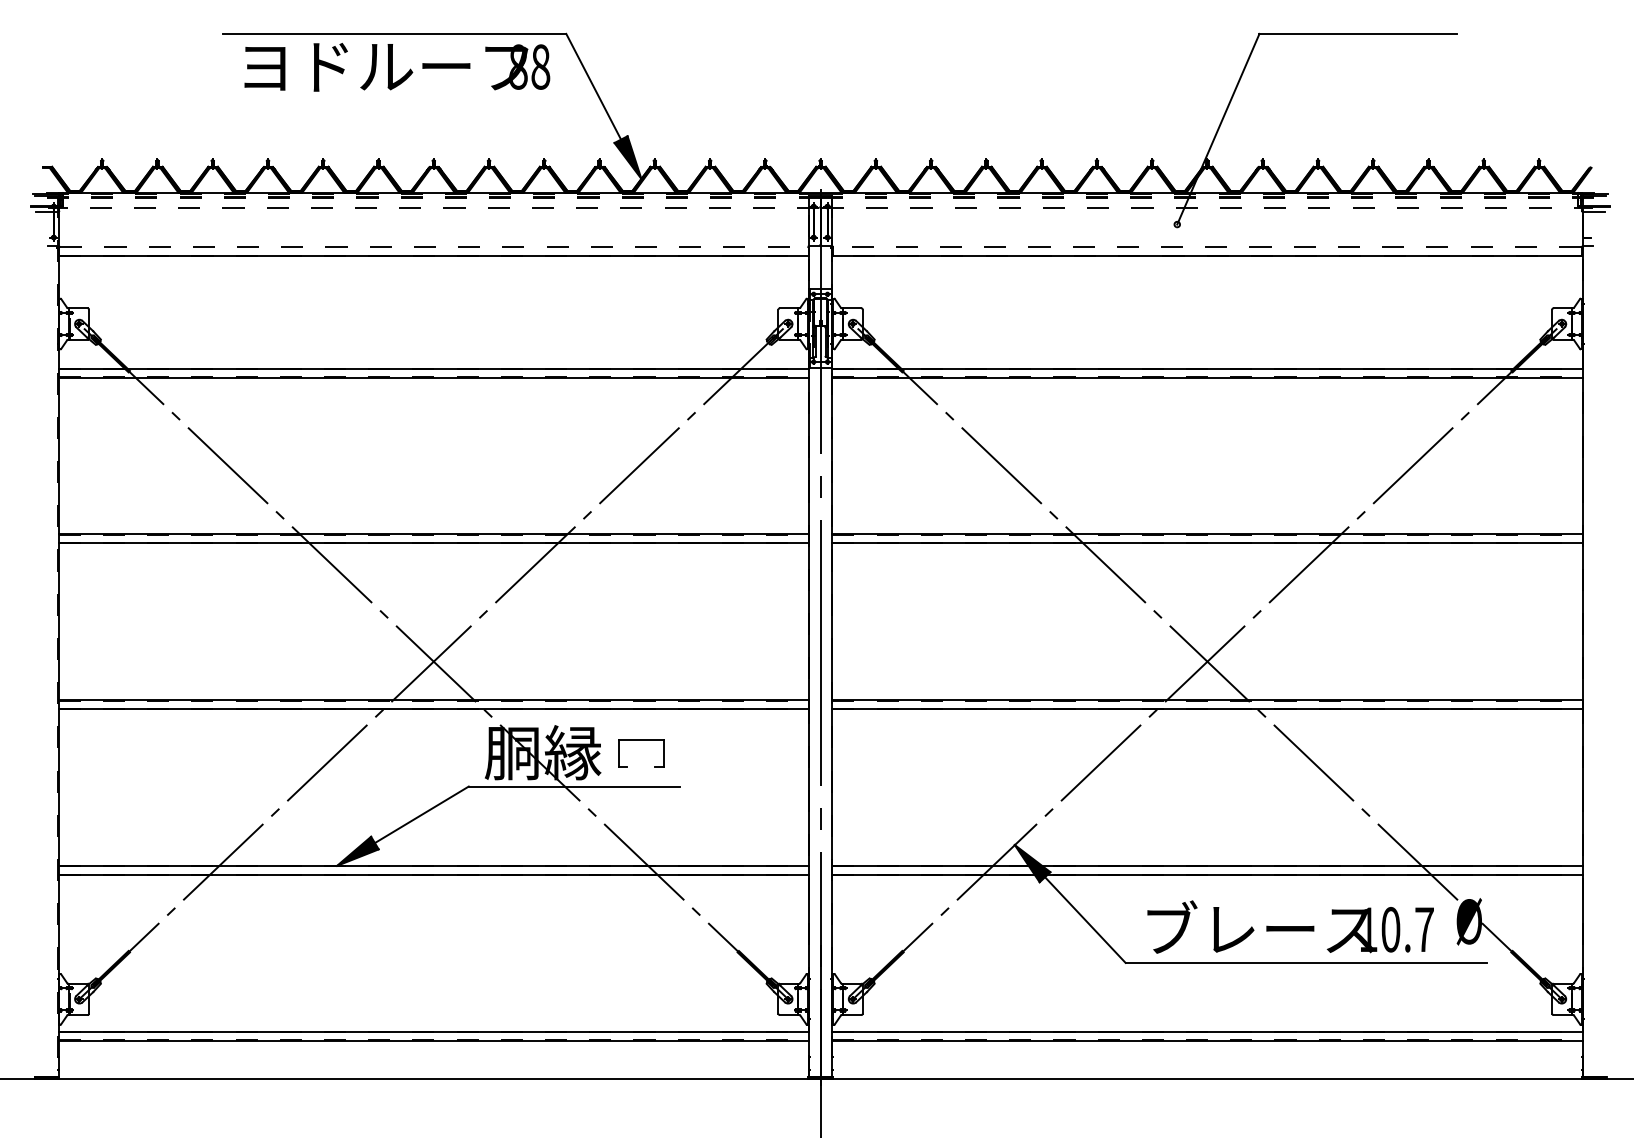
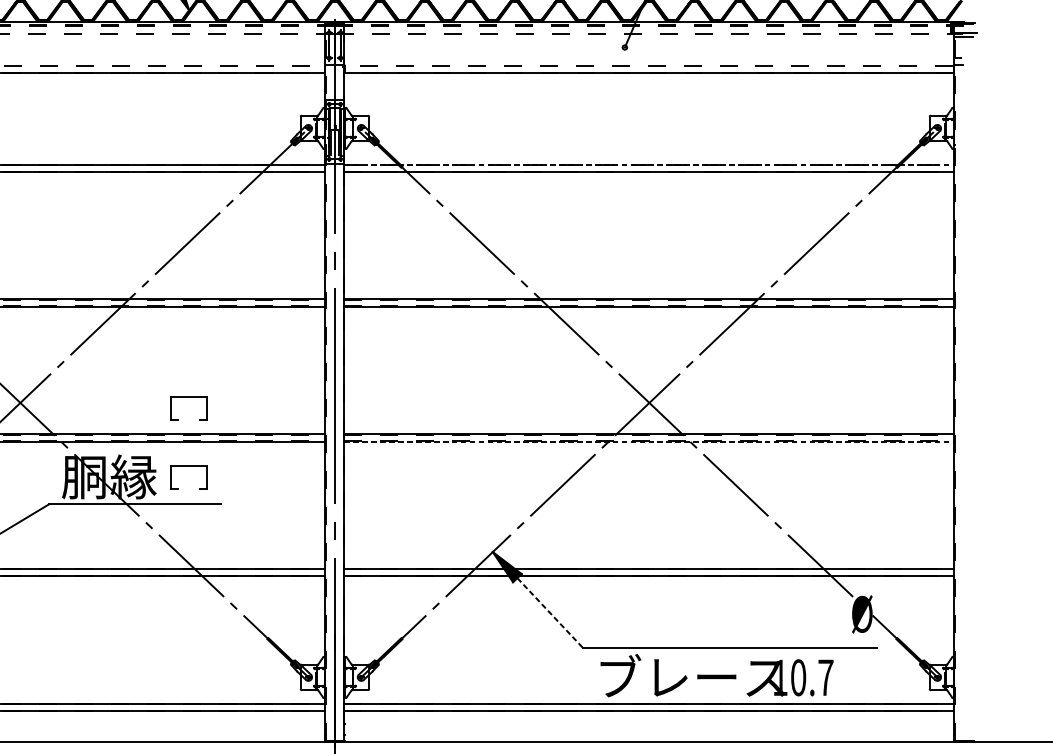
line: (1207, 368) -> (649, 164), solid -> dashed
part: (641, 655) -> (189, 397), added
line: (1207, 709) -> (649, 441), solid -> dashed
line: (1085, 920) -> (550, 613), solid -> dashed
text: (1290, 926) -> (716, 675), moved

